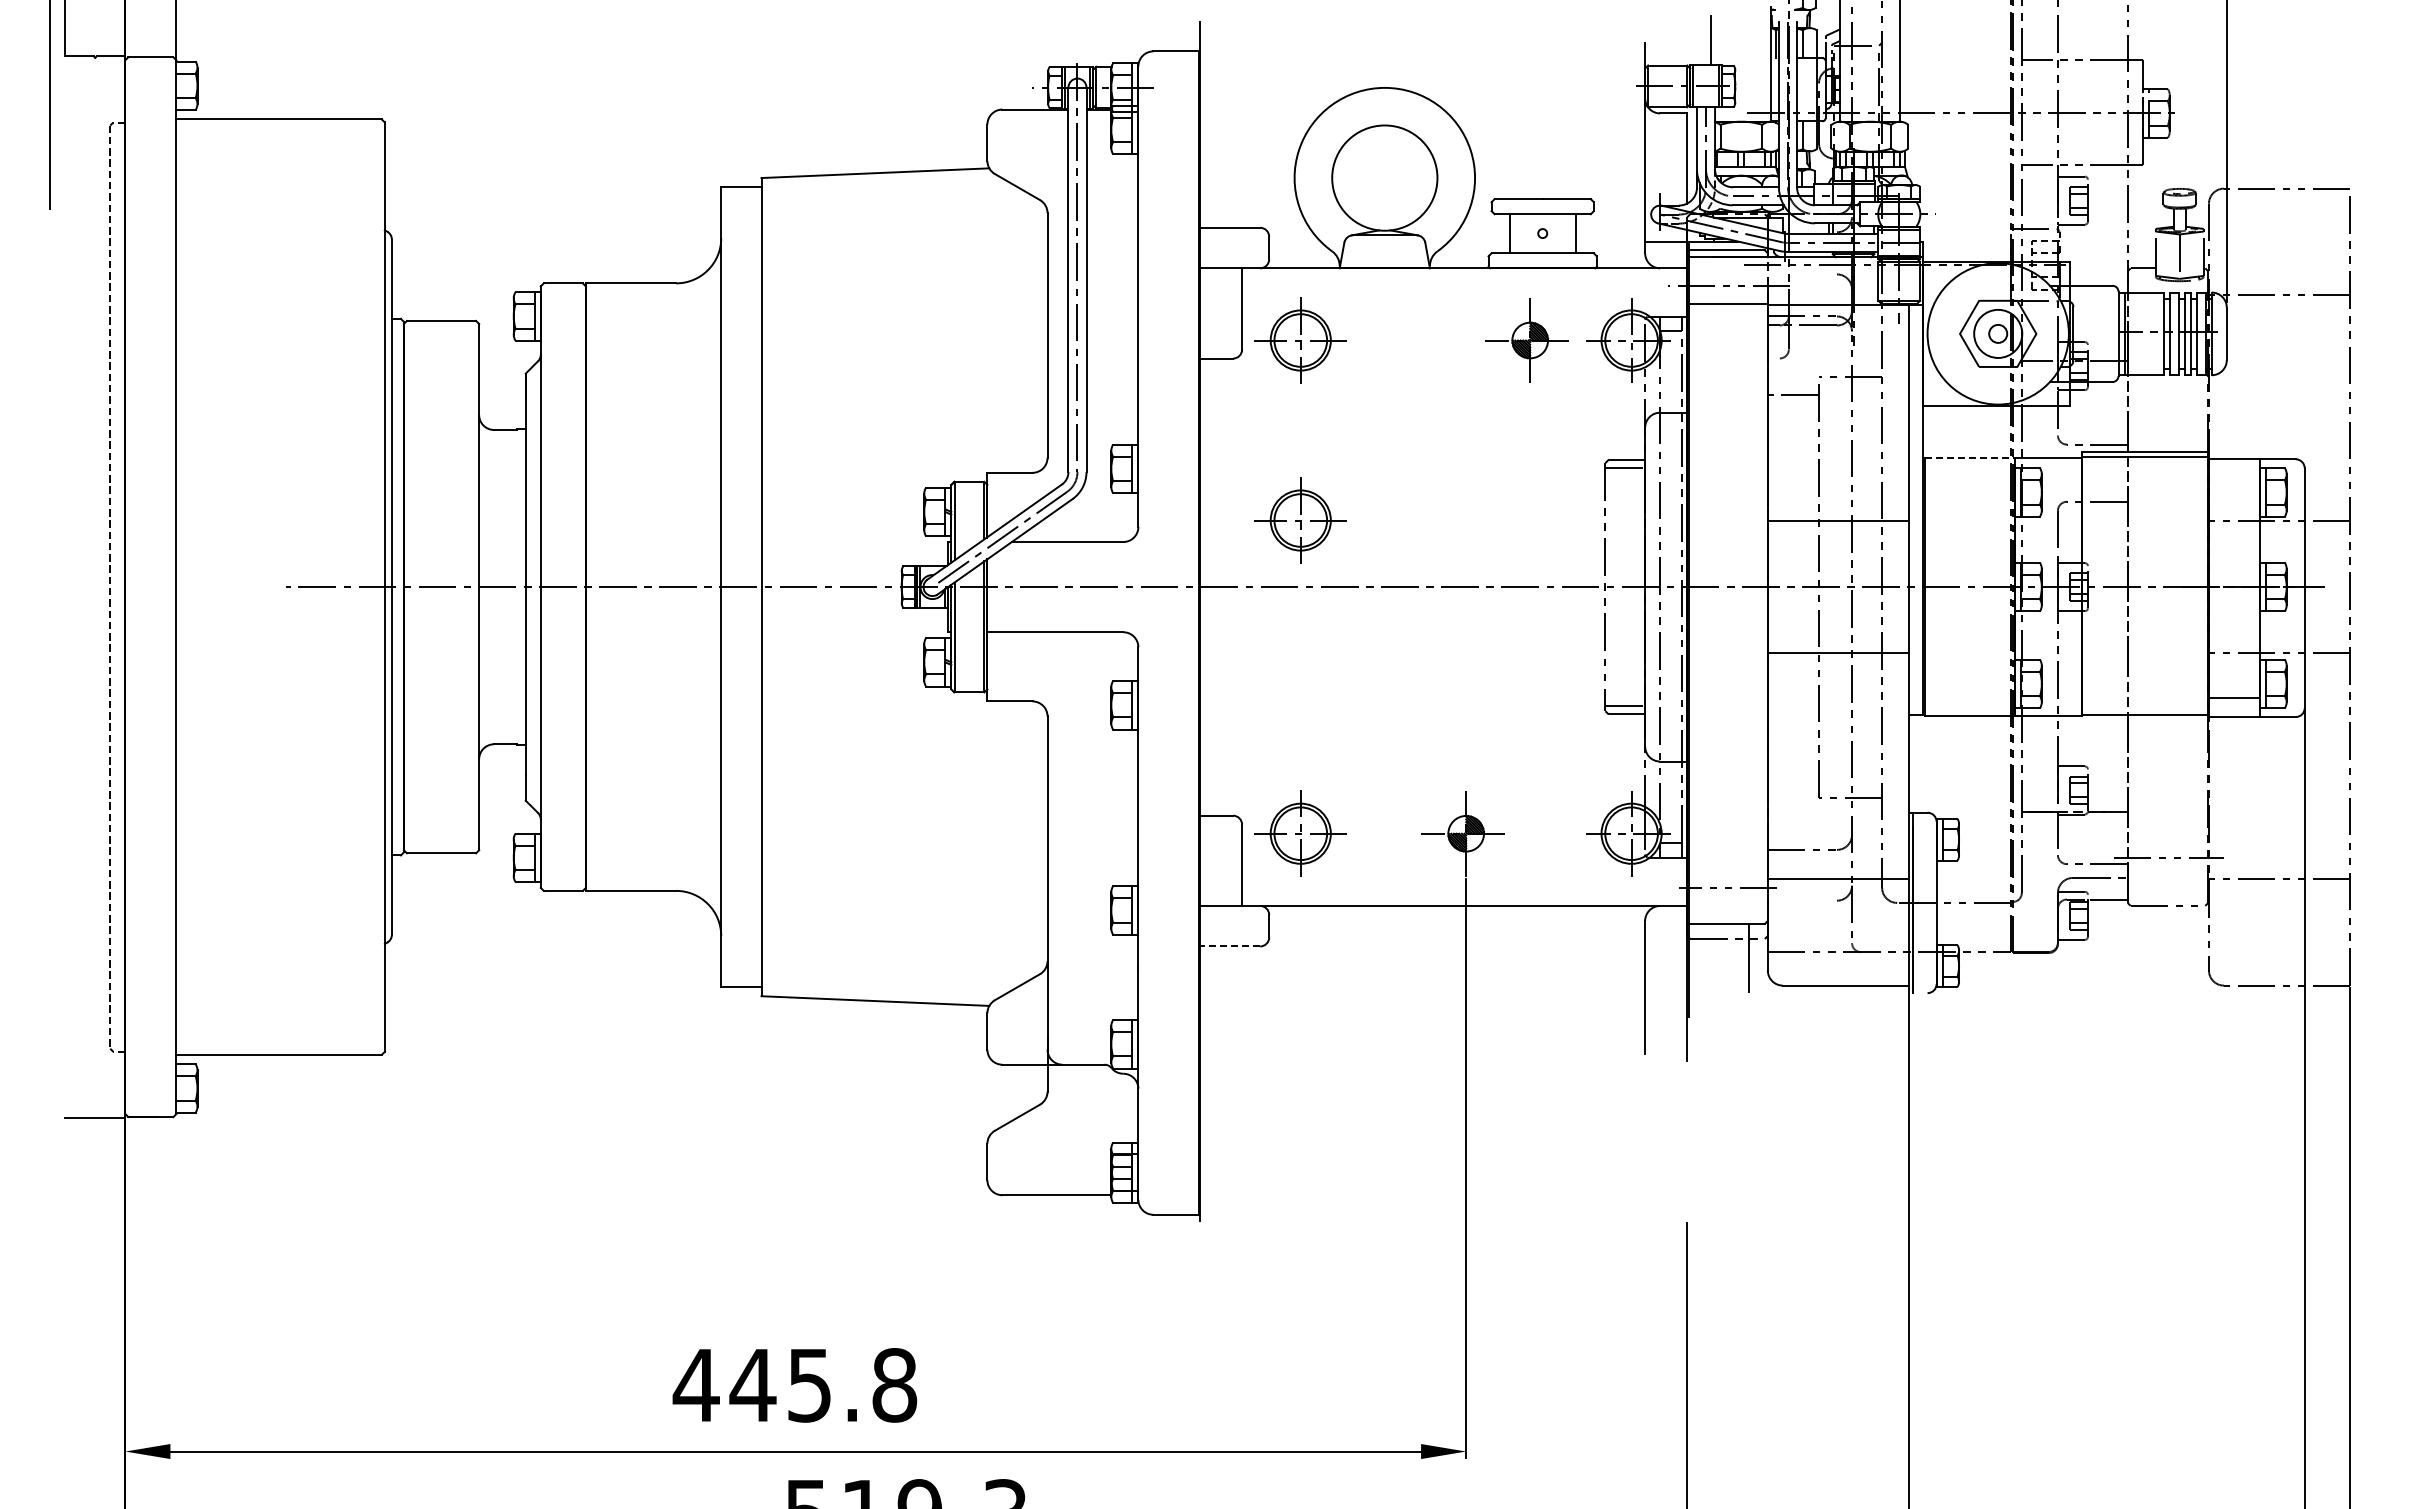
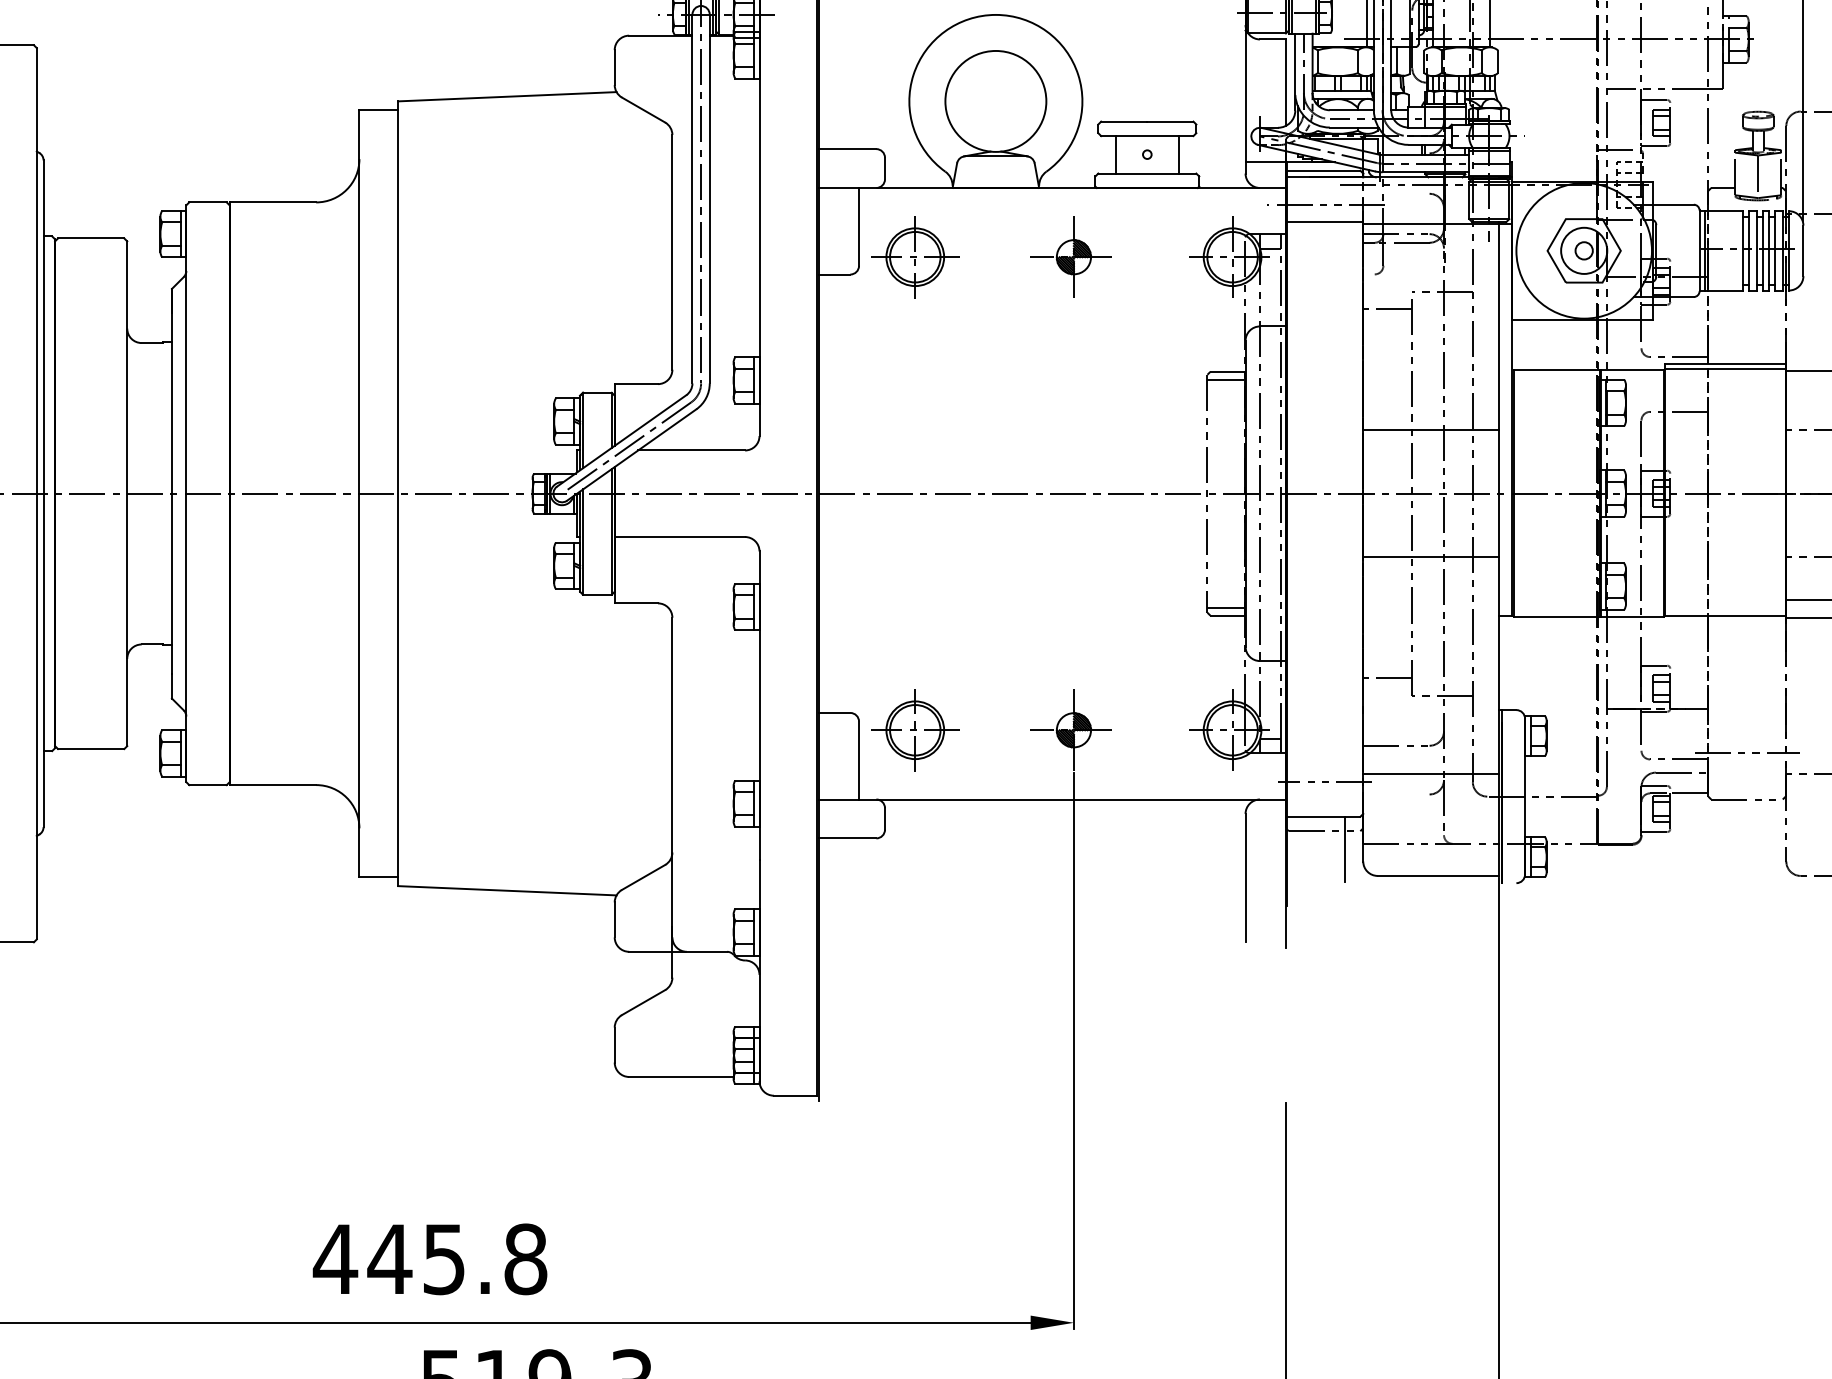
part: (1526, 340) -> (1070, 257), moved
line: (1970, 458) -> (1557, 370), dashed -> solid
part: (1300, 520) -> (915, 429), removed
line: (1792, 779) -> (1386, 678), added
line: (1229, 946) -> (846, 838), dashed -> solid

